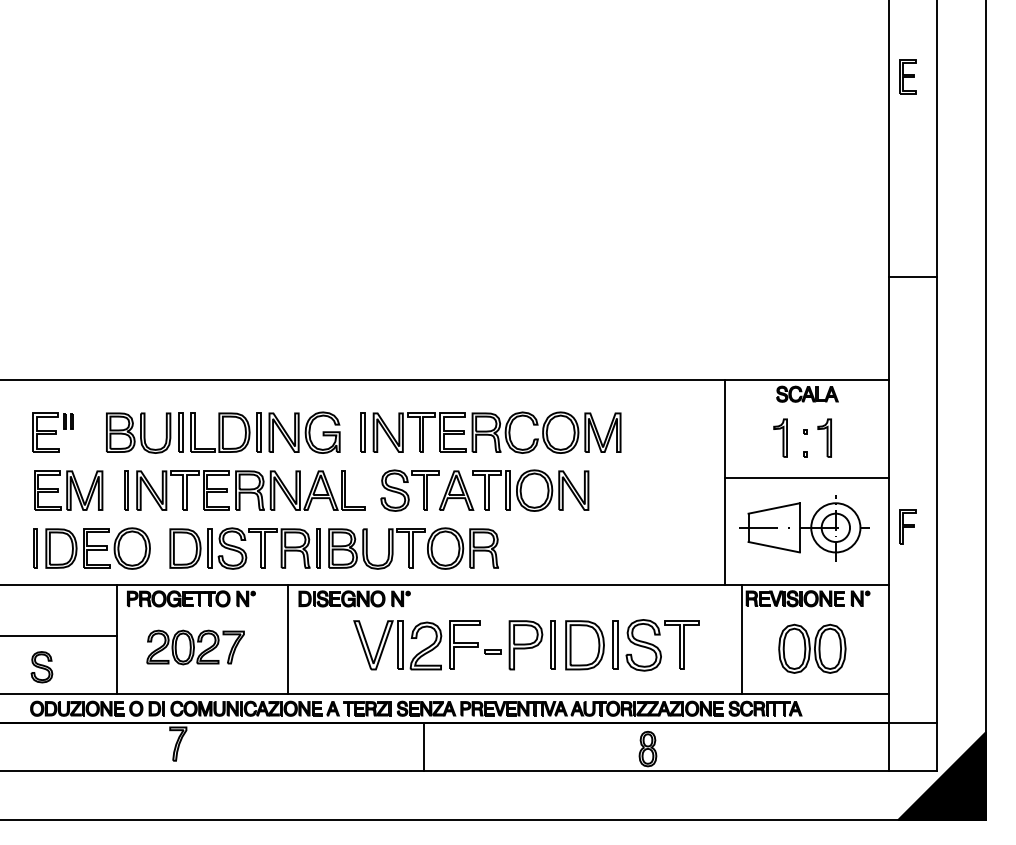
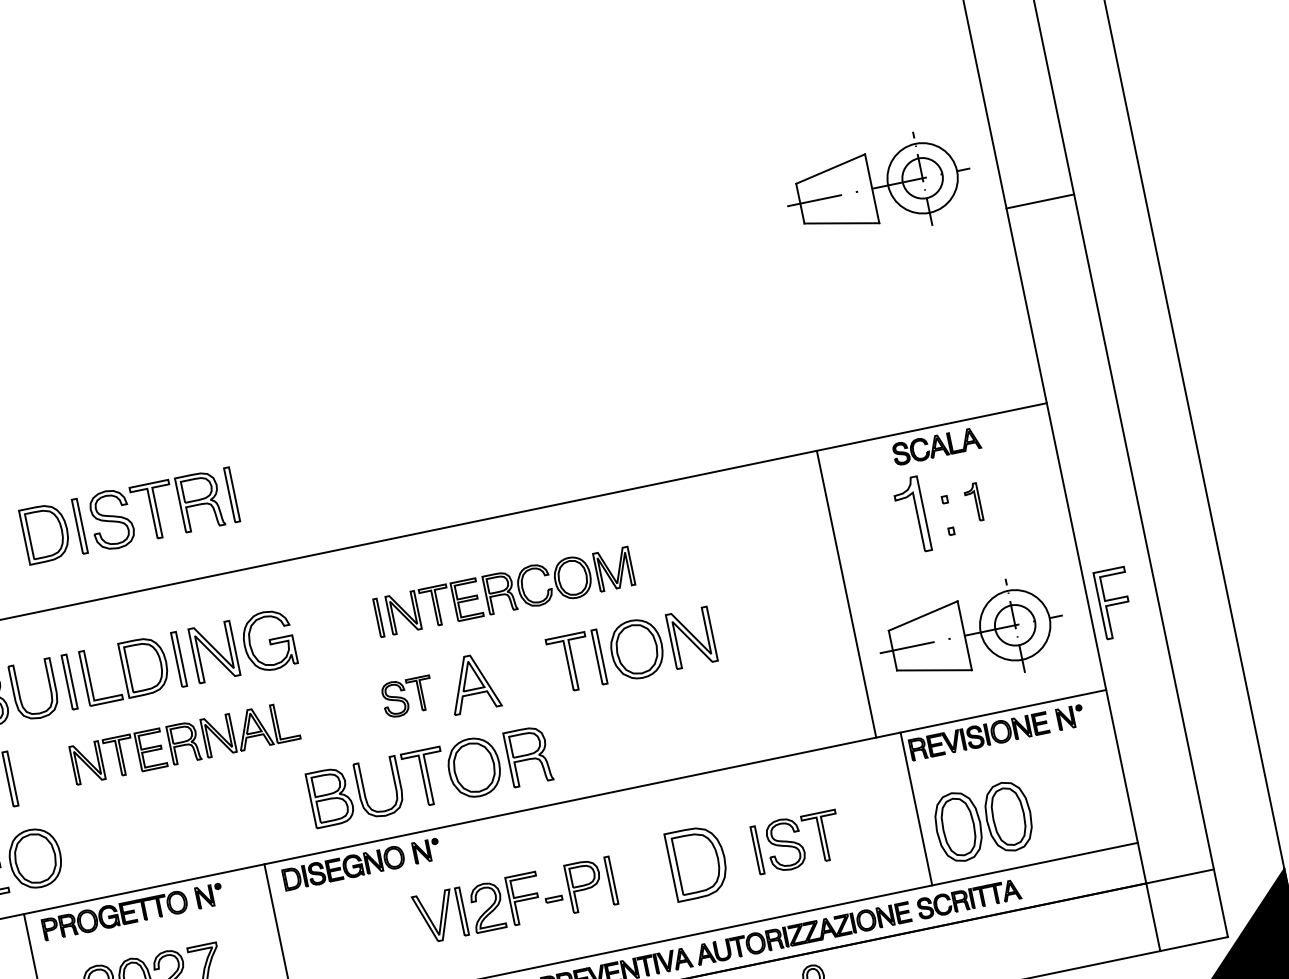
part: (804, 209) -> (878, 188), added
line: (912, 277) -> (1039, 201), moved
part: (490, 432) -> (503, 591), size x0.7
part: (780, 437) -> (911, 514), size x1.4
part: (824, 437) -> (973, 501), size x0.7
line: (806, 478) -> (959, 564), removed
part: (250, 490) -> (184, 742), size x0.7
part: (409, 490) -> (406, 696), size x0.6
part: (530, 490) -> (631, 650), moved
part: (907, 526) -> (1115, 602), size x1.4
part: (244, 548) -> (128, 516), moved
part: (454, 645) -> (515, 900), size x0.7
part: (655, 645) -> (796, 842), size x0.7
part: (812, 648) -> (983, 821), moved

